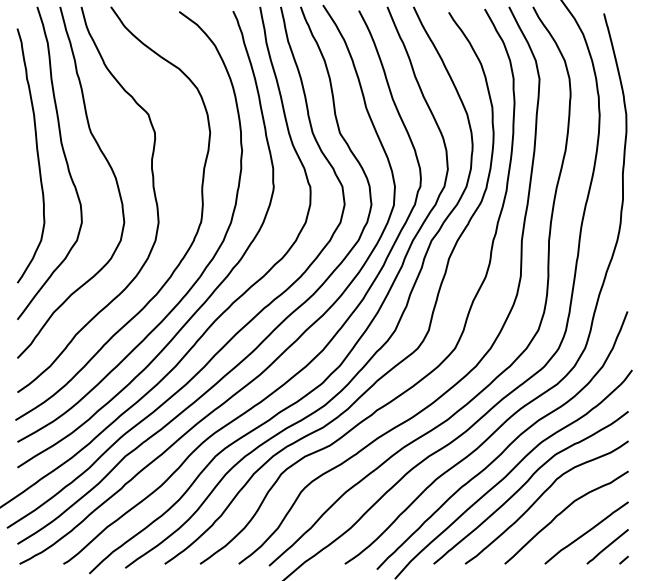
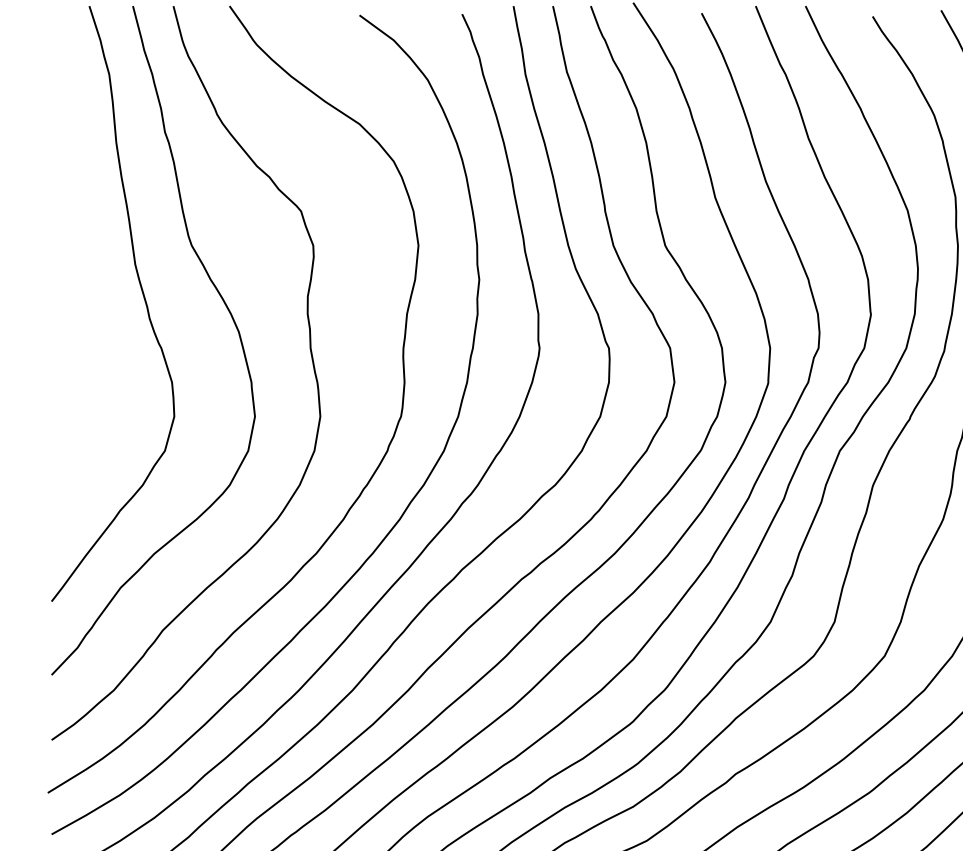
curve: (36, 153) -> (87, 285), removed

